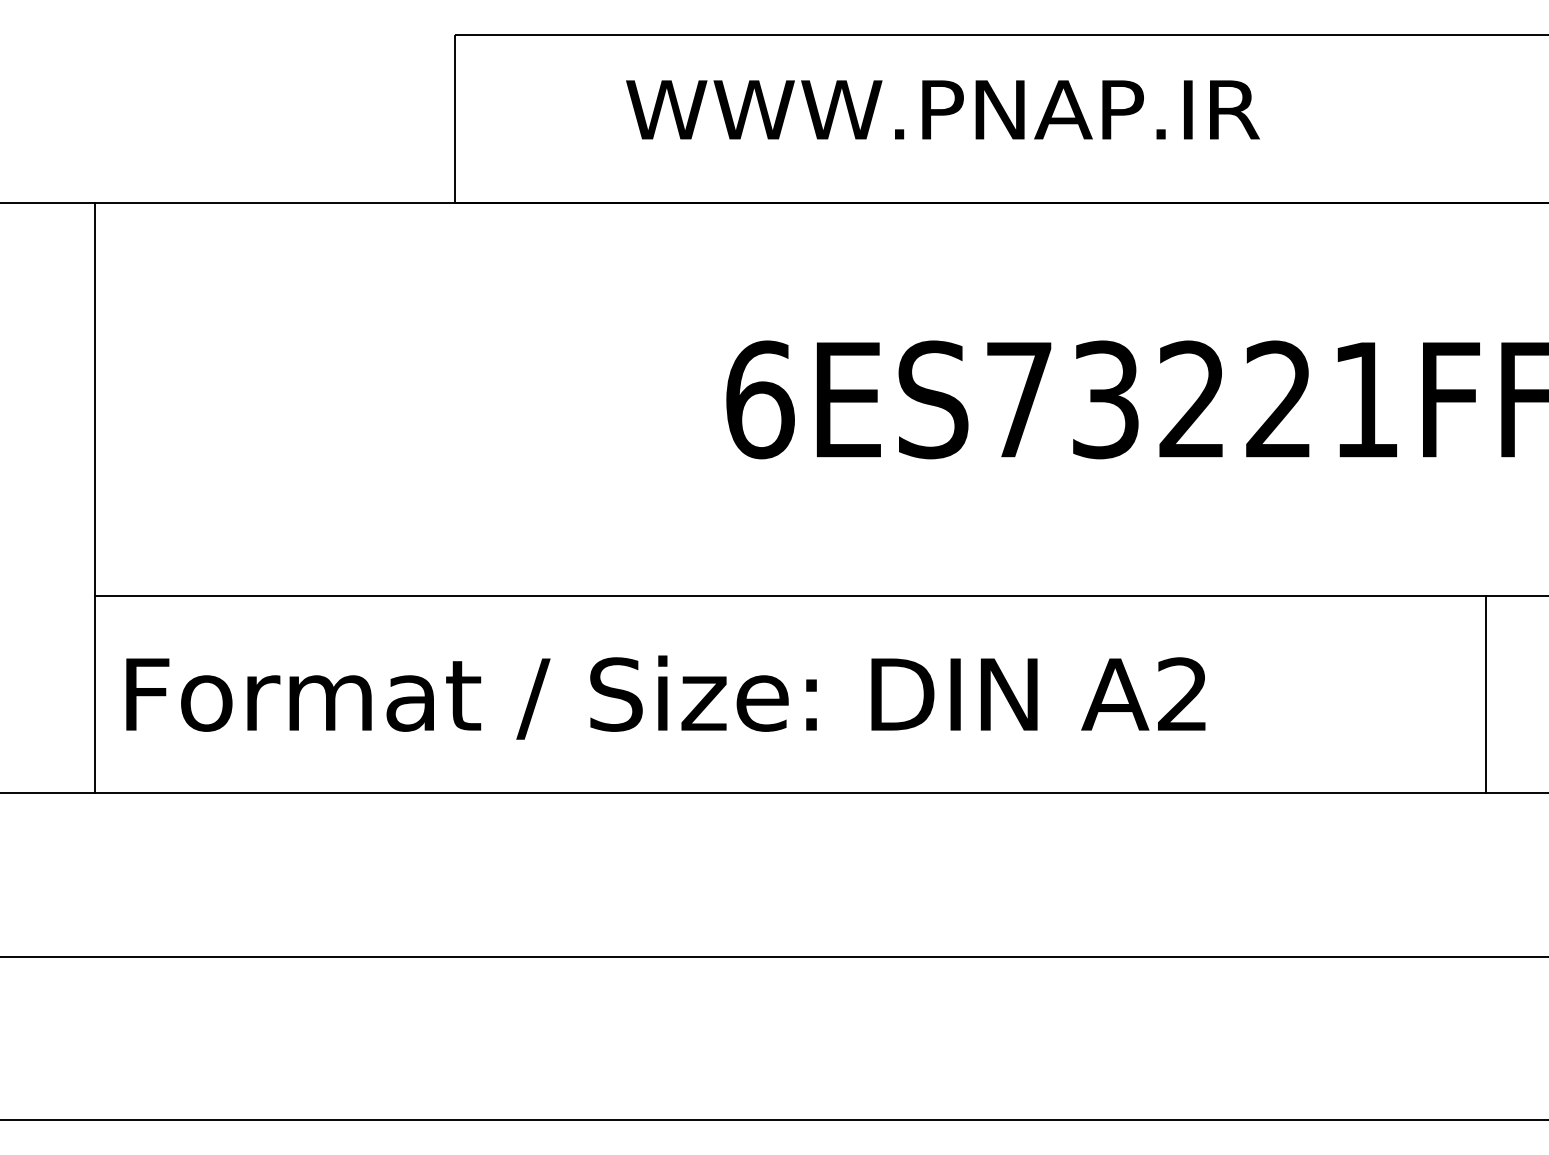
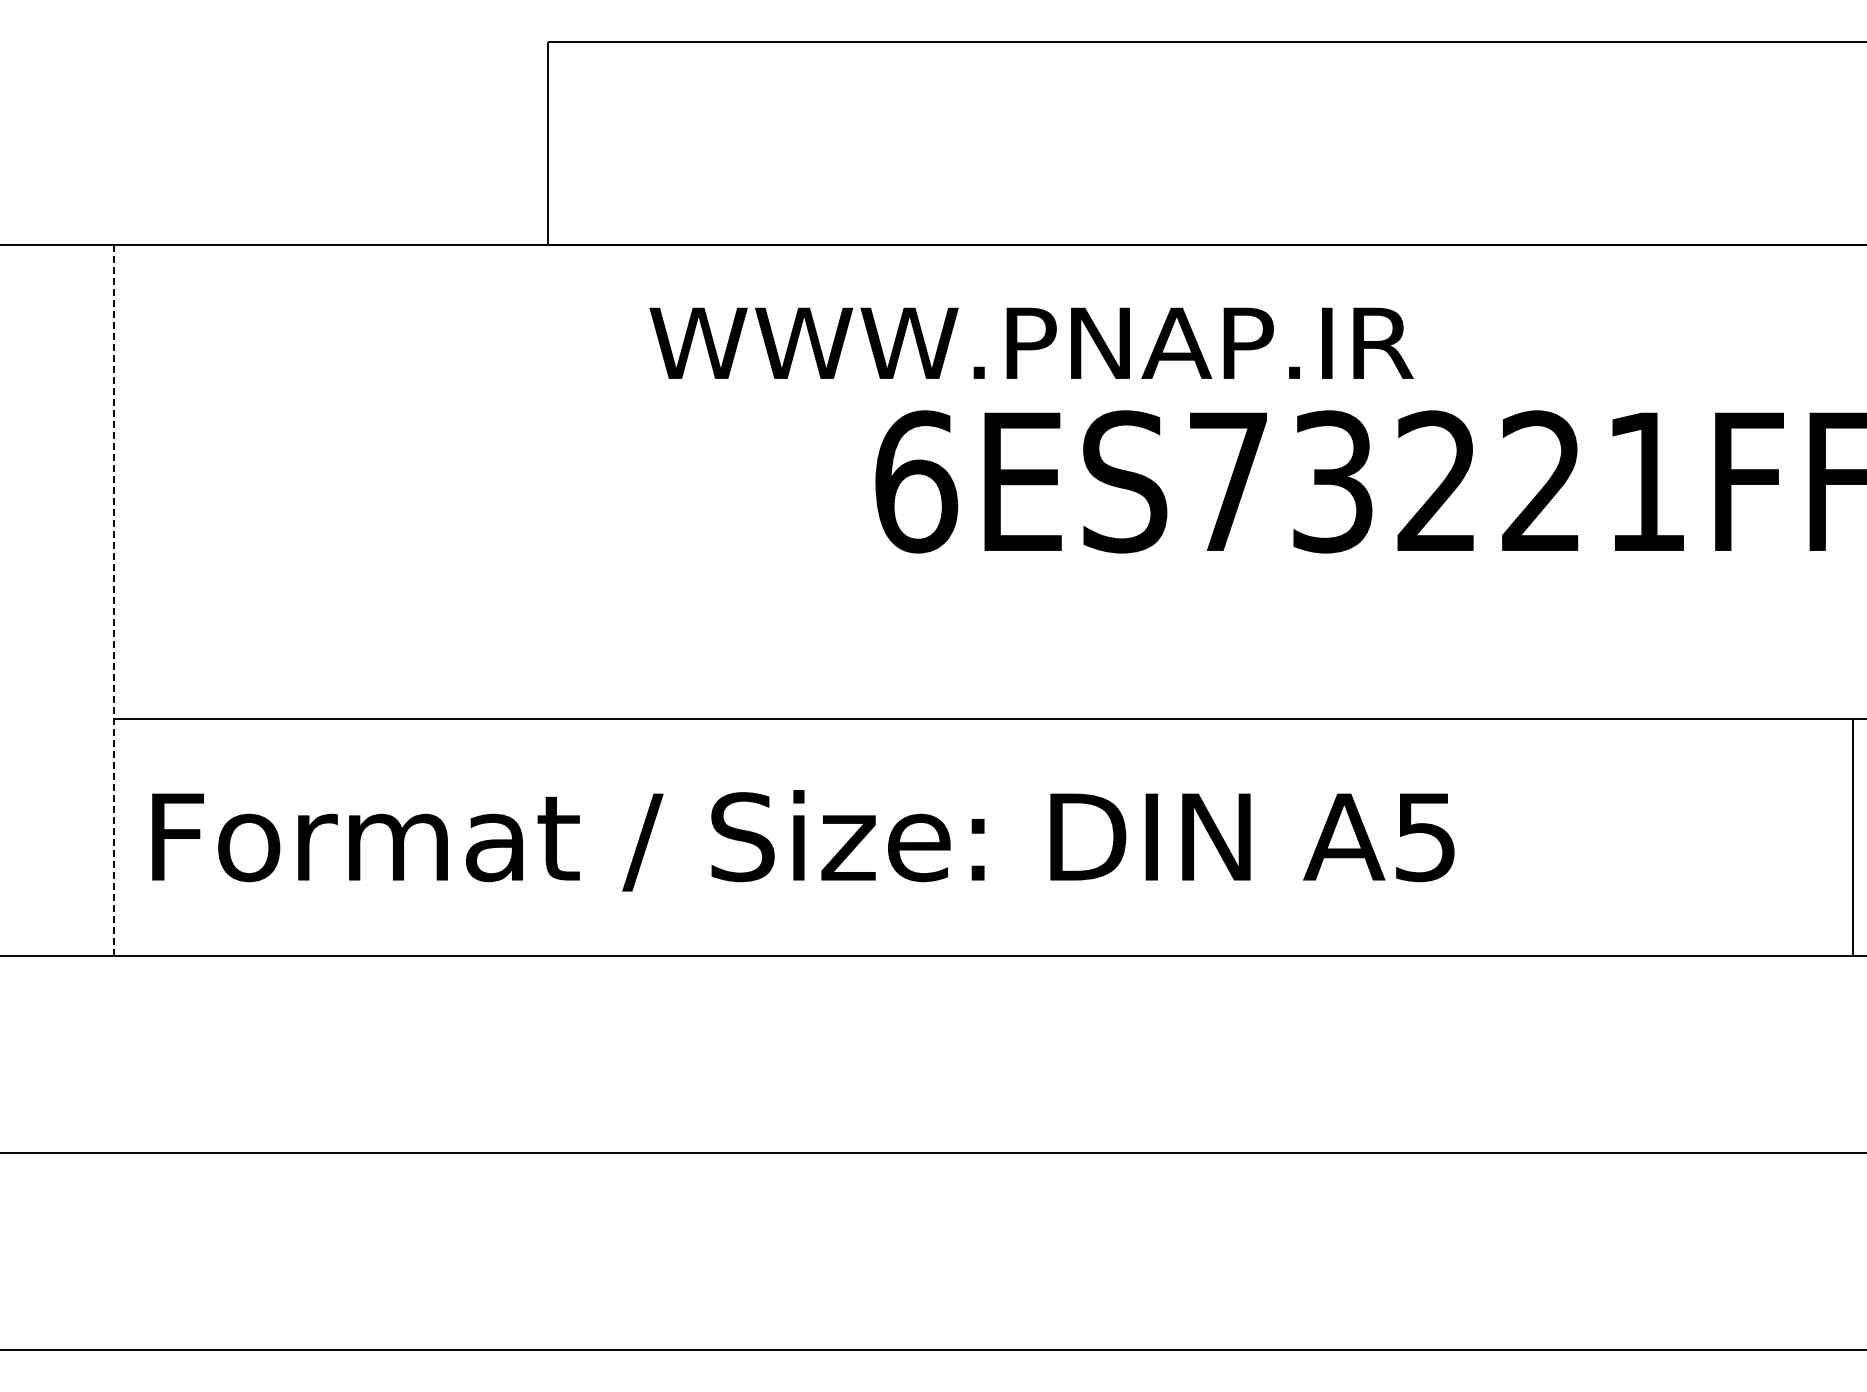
text: (942, 109) -> (1031, 342), moved
line: (95, 497) -> (114, 599), solid -> dashed
text: (1181, 694) -> (1424, 837), A2 -> A5
line: (1486, 694) -> (1852, 836), moved

